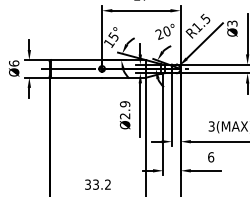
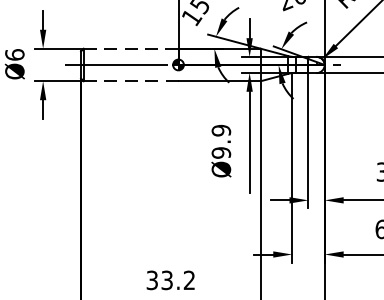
line: (76, 60) -> (130, 49), solid -> dashed
line: (77, 77) -> (132, 80), solid -> dashed
text: (125, 116) -> (222, 153), Ø2.9 -> Ø9.9

